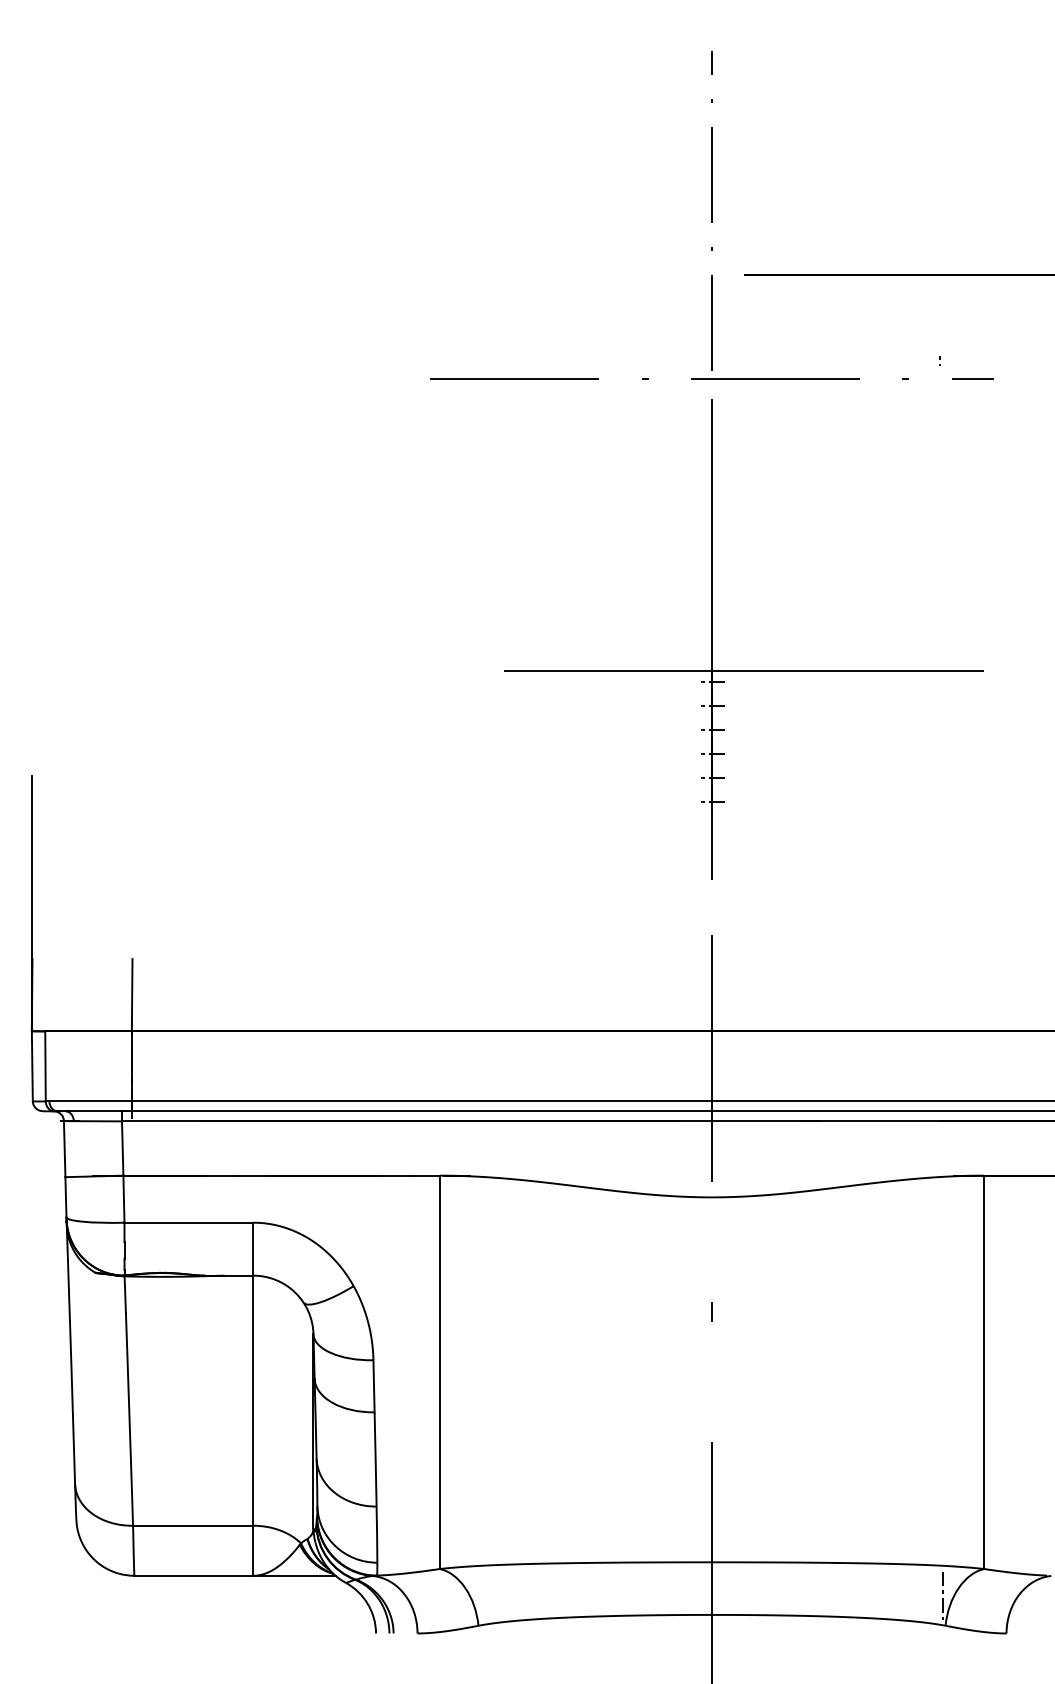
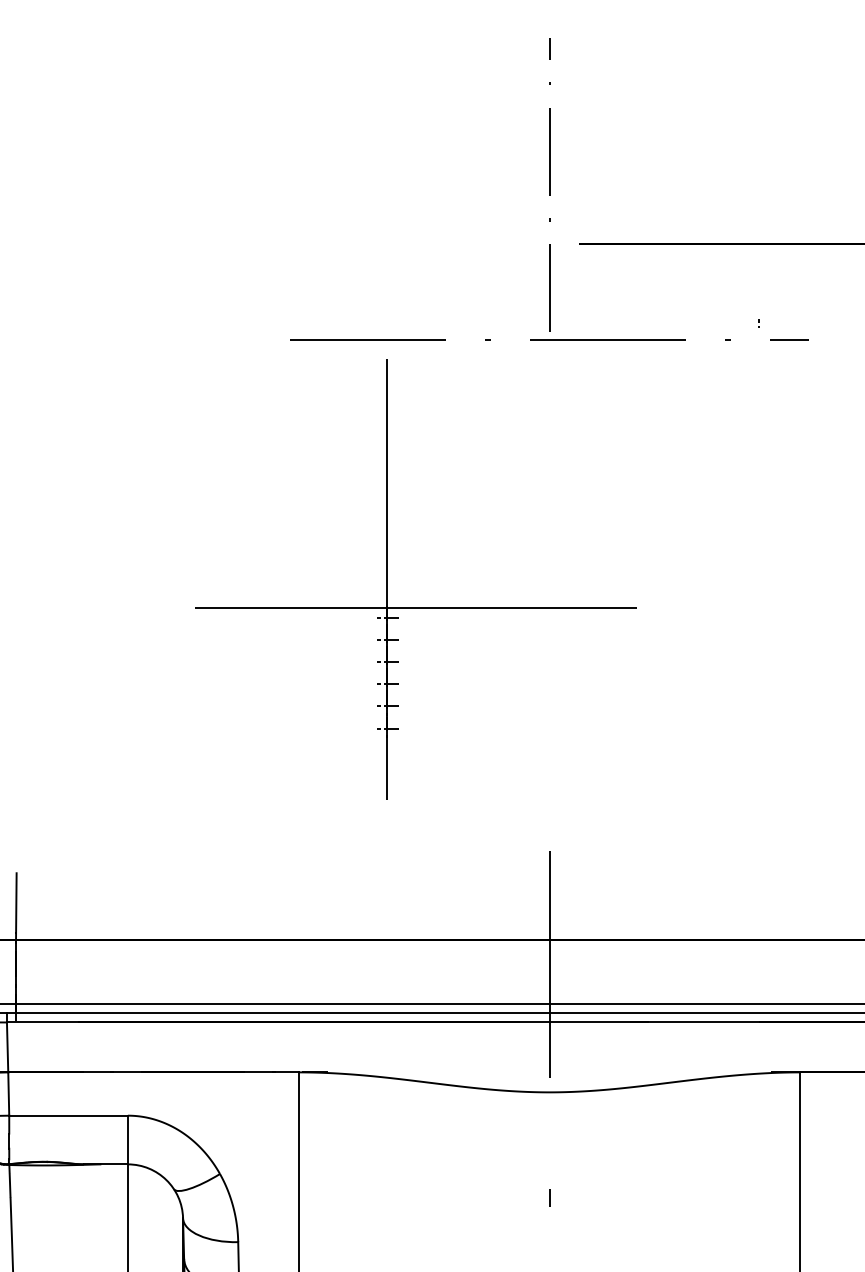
part: (712, 639) -> (387, 579), moved

